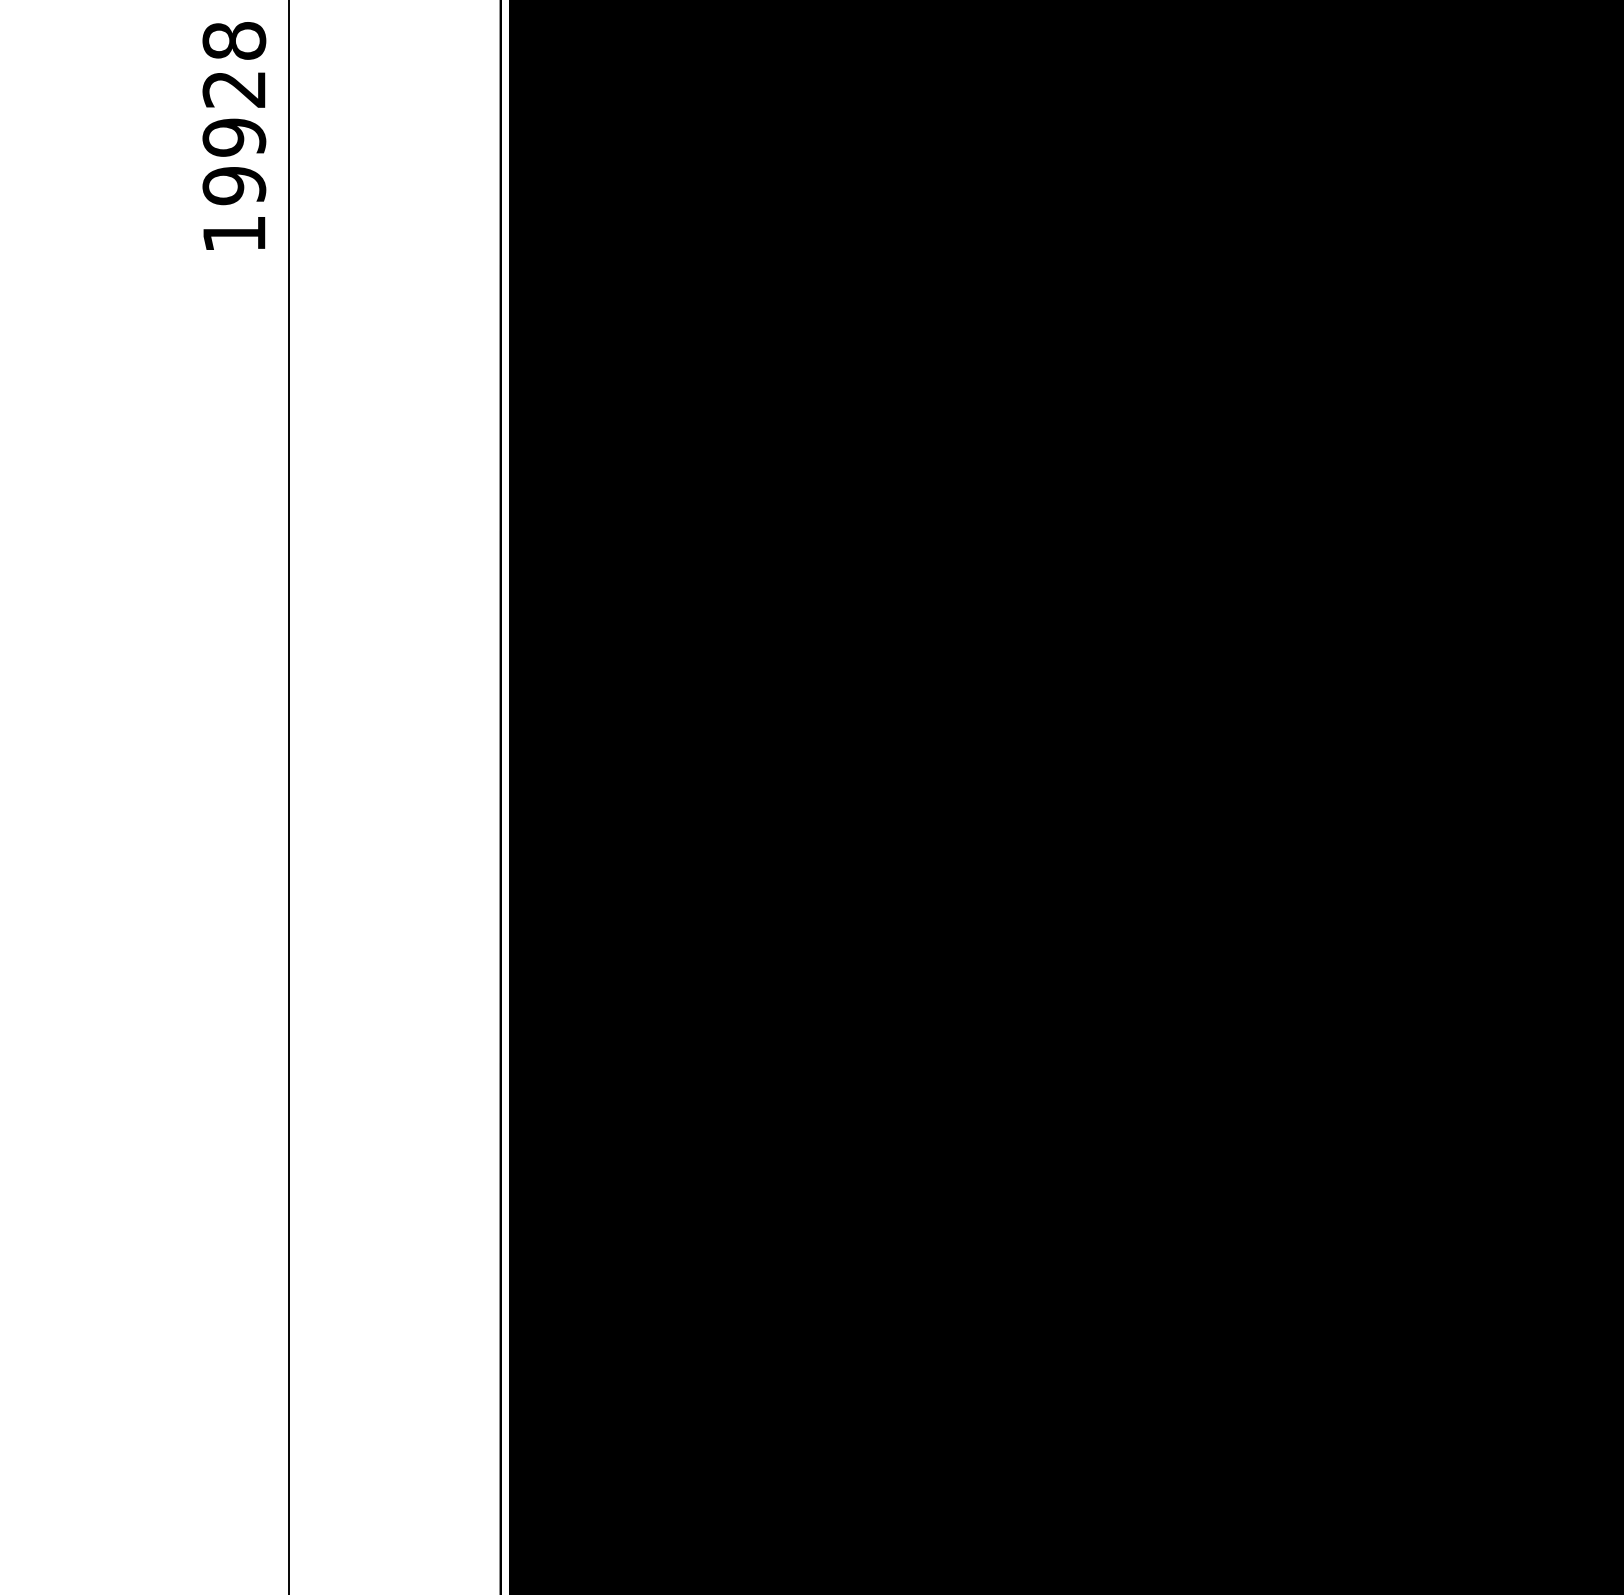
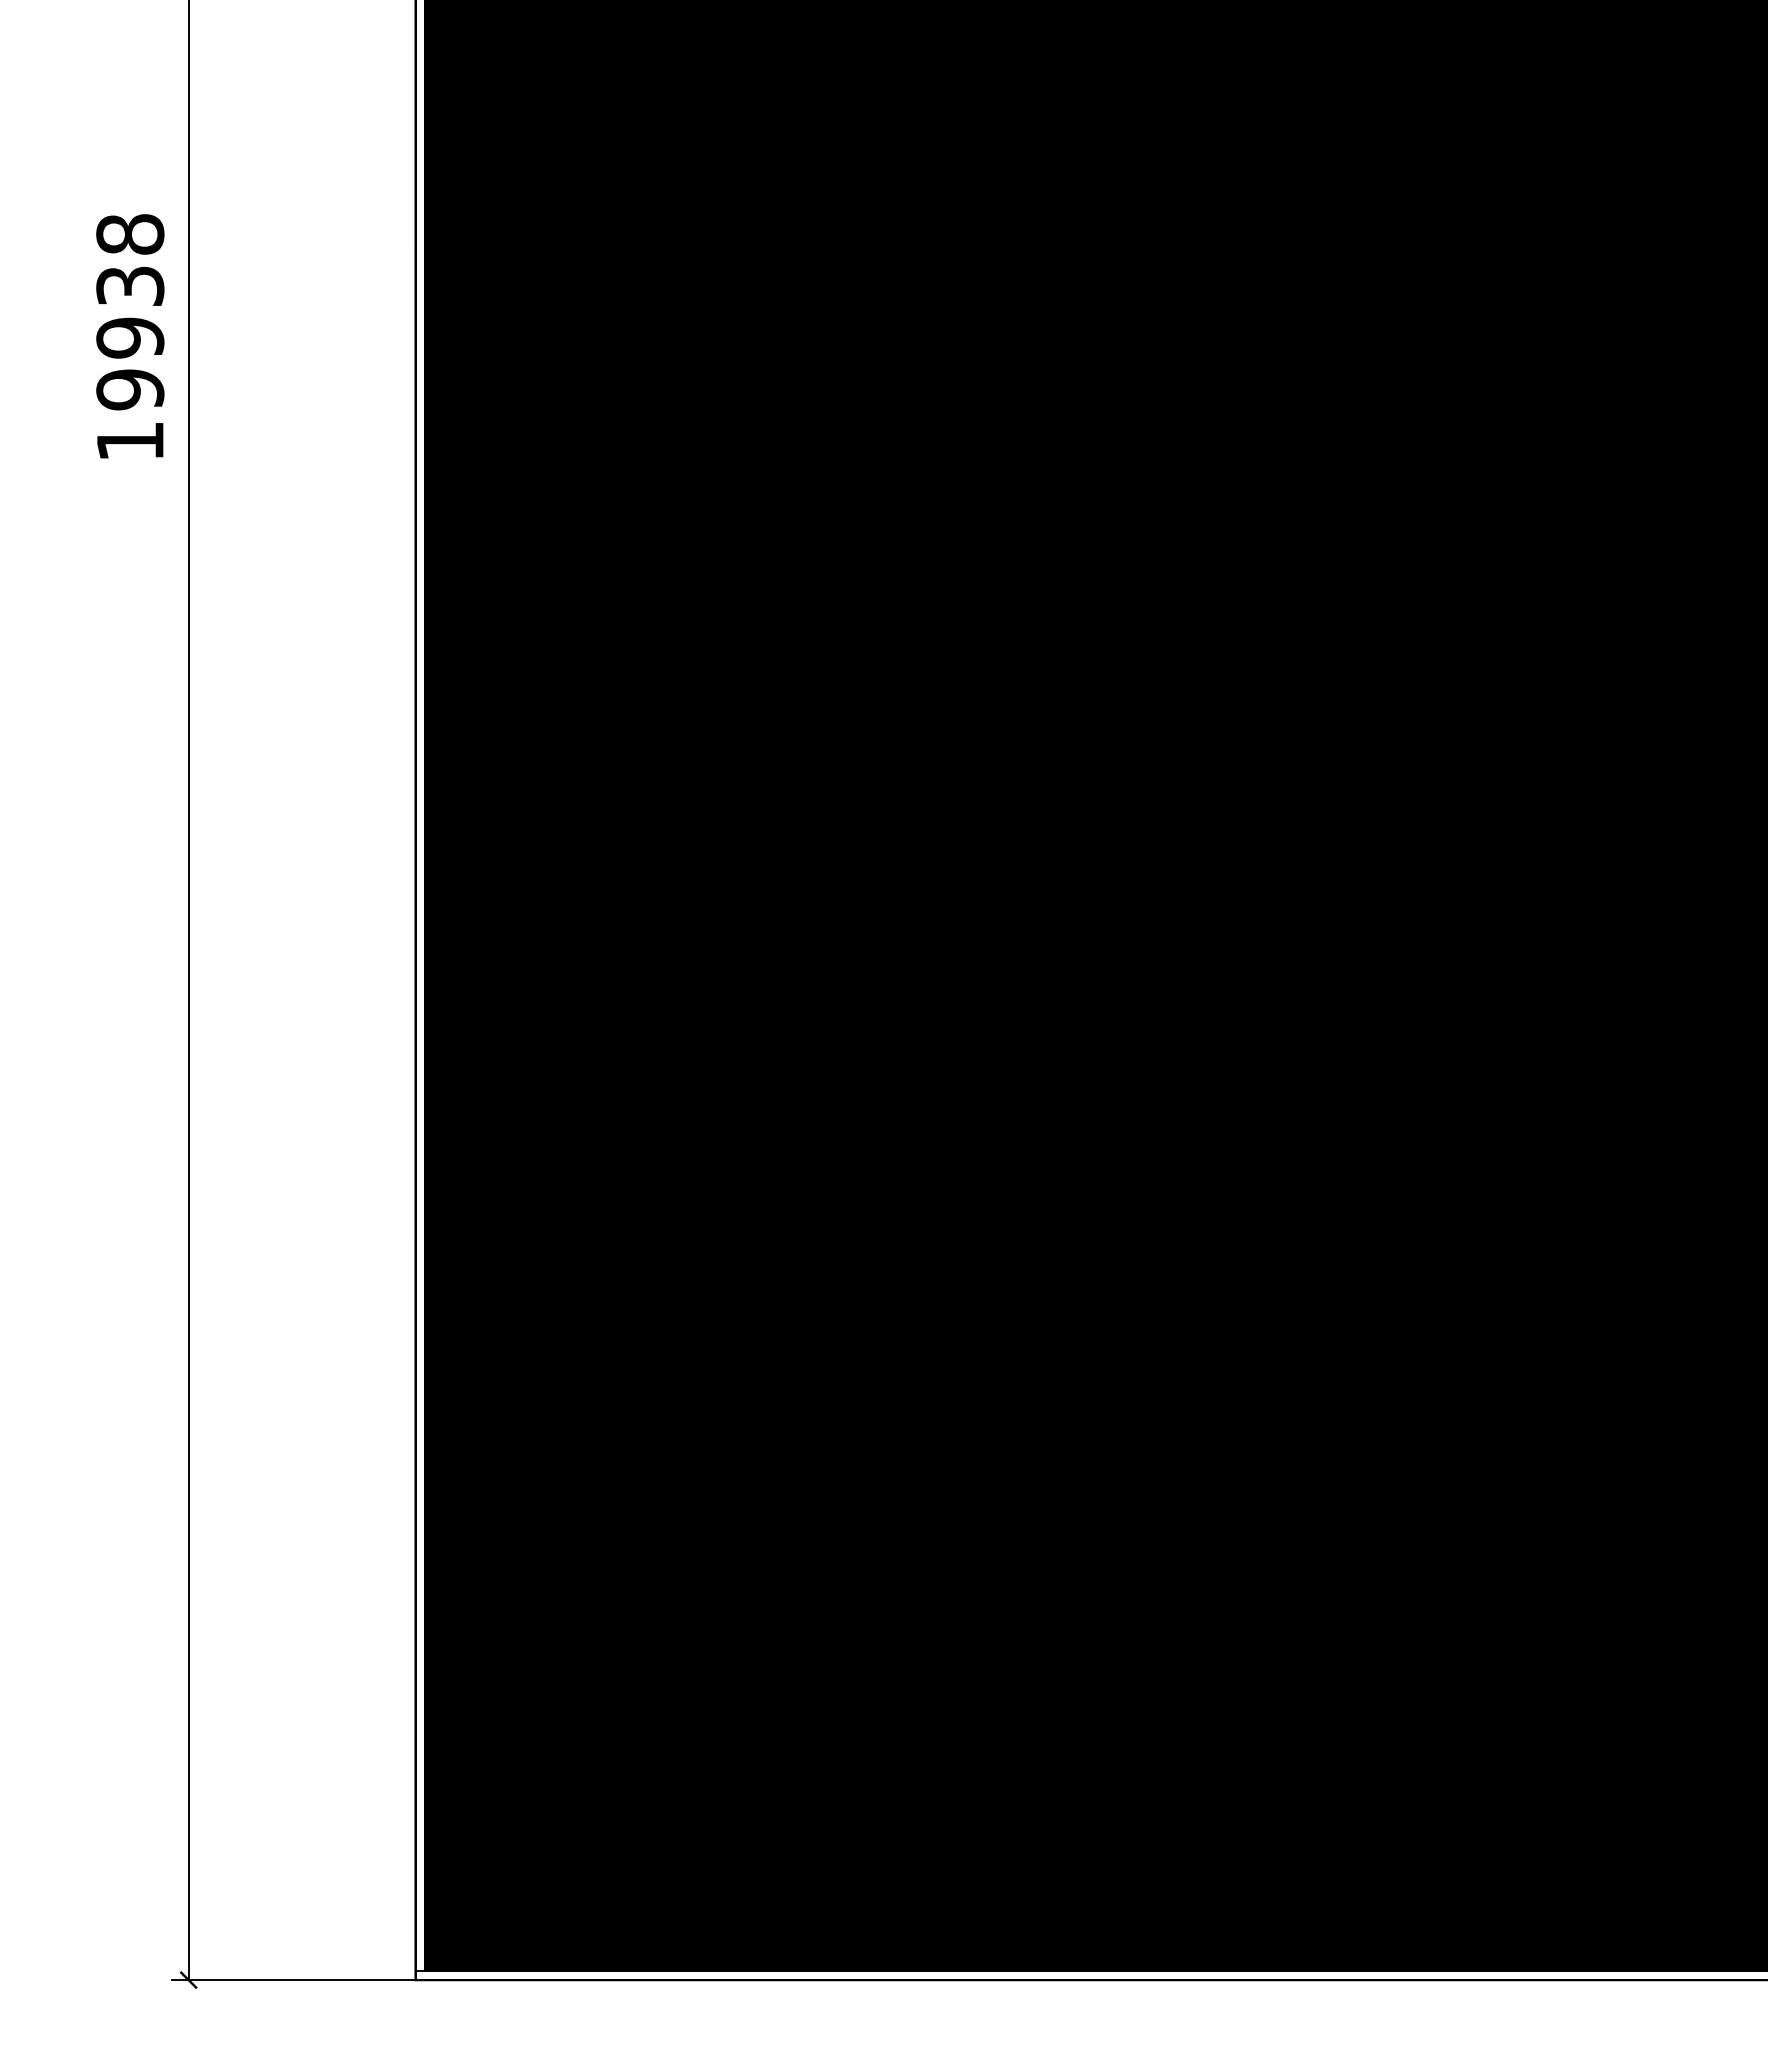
text: (234, 89) -> (130, 286), 19928 -> 19938

